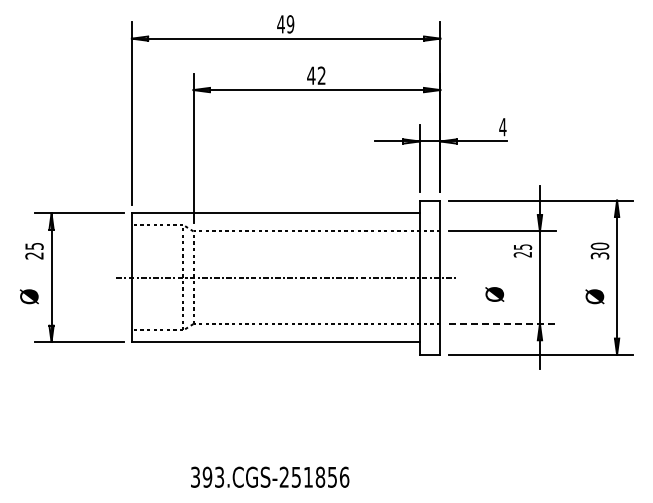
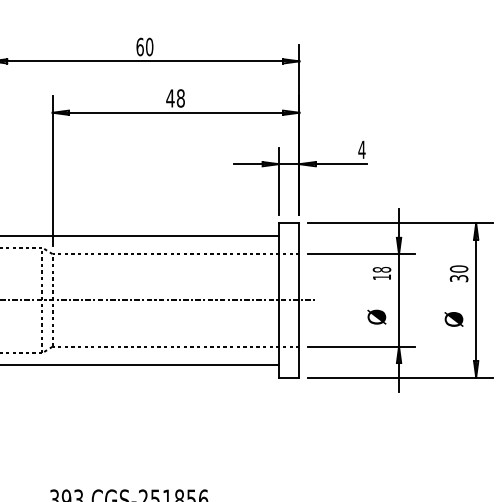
text: (285, 24) -> (144, 47), 49 -> 60
text: (321, 75) -> (180, 98), 42 -> 48
text: (522, 250) -> (381, 273), 25 -> 18
text: (494, 294) -> (376, 317), moved
line: (502, 324) -> (361, 347), dashed -> solid

